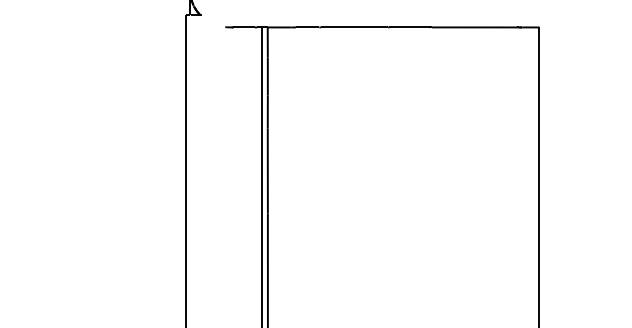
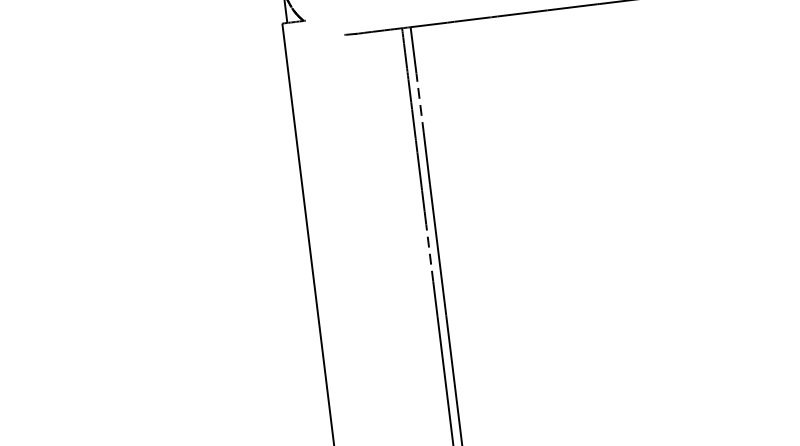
line: (267, 75) -> (419, 101), solid -> dashed
line: (262, 172) -> (430, 252), solid -> dashed

